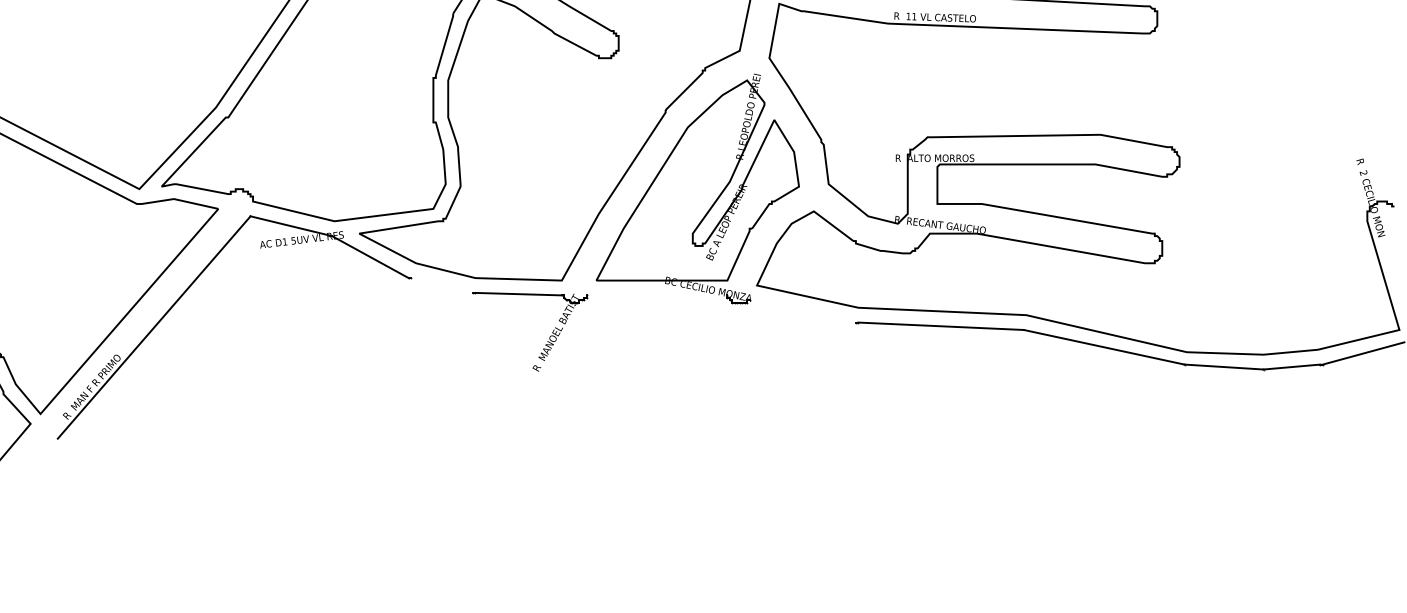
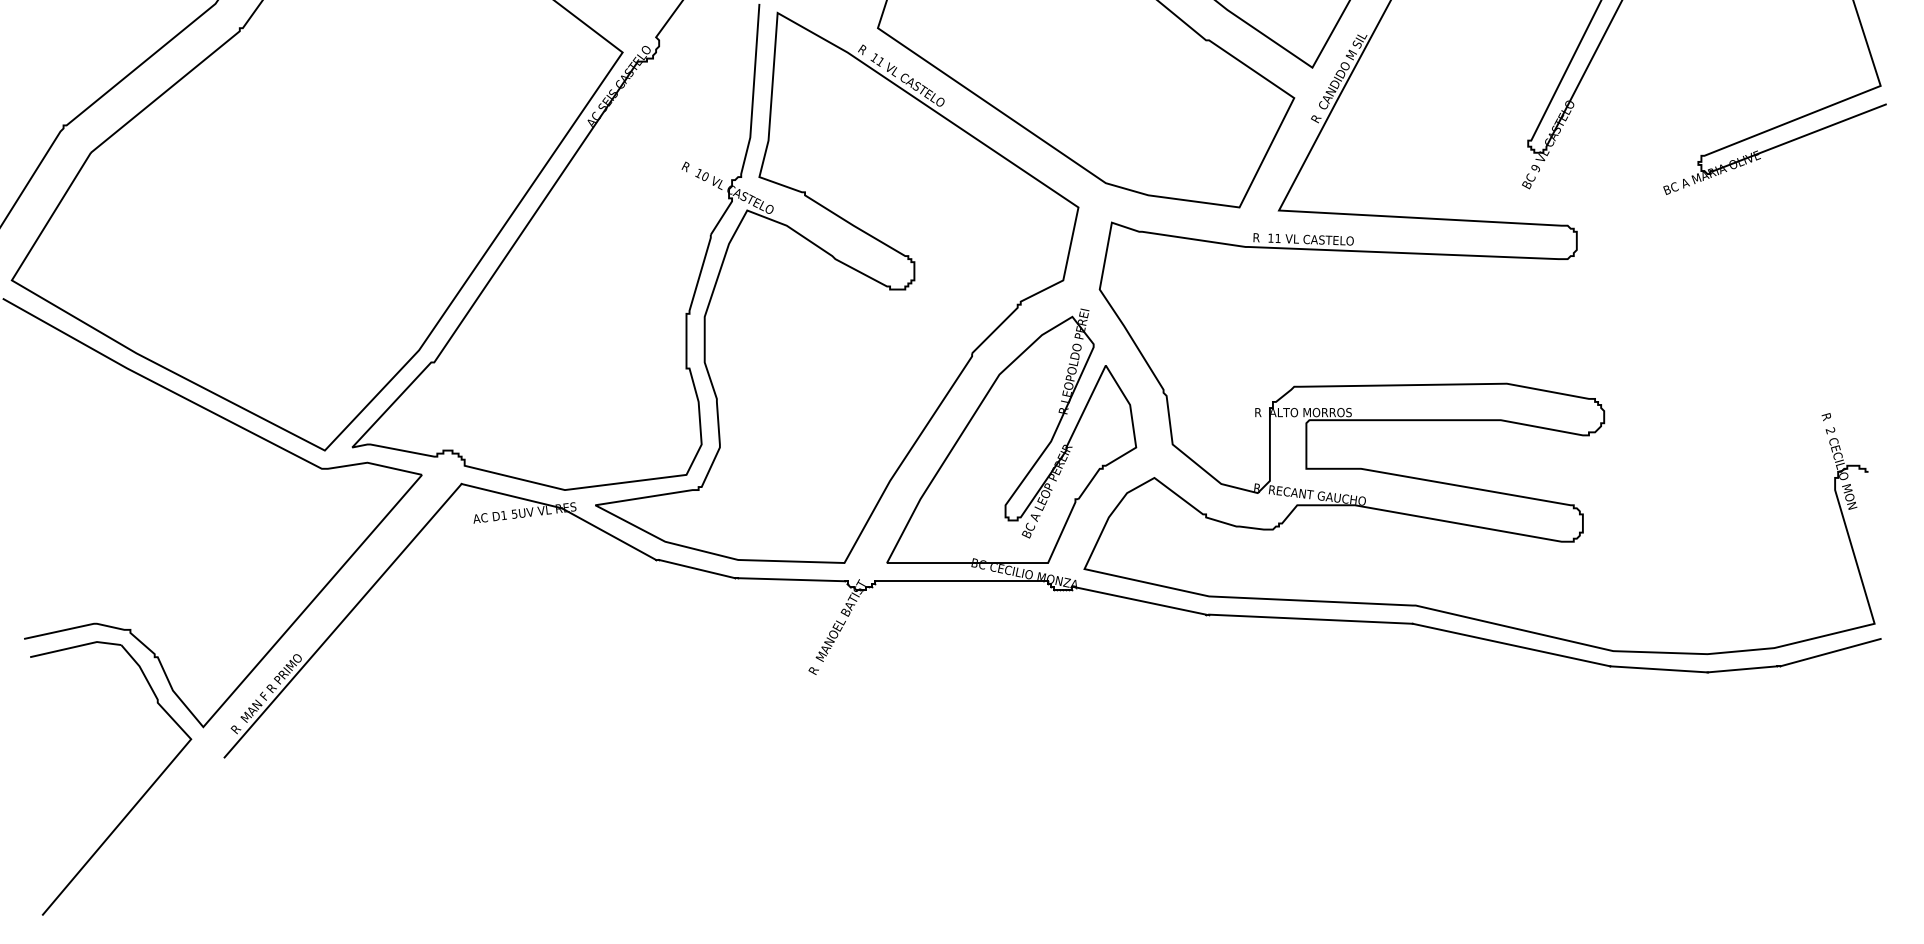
line: (442, 285) -> (697, 568), added
line: (656, 295) -> (961, 581), added
line: (802, 311) -> (1140, 600), added

